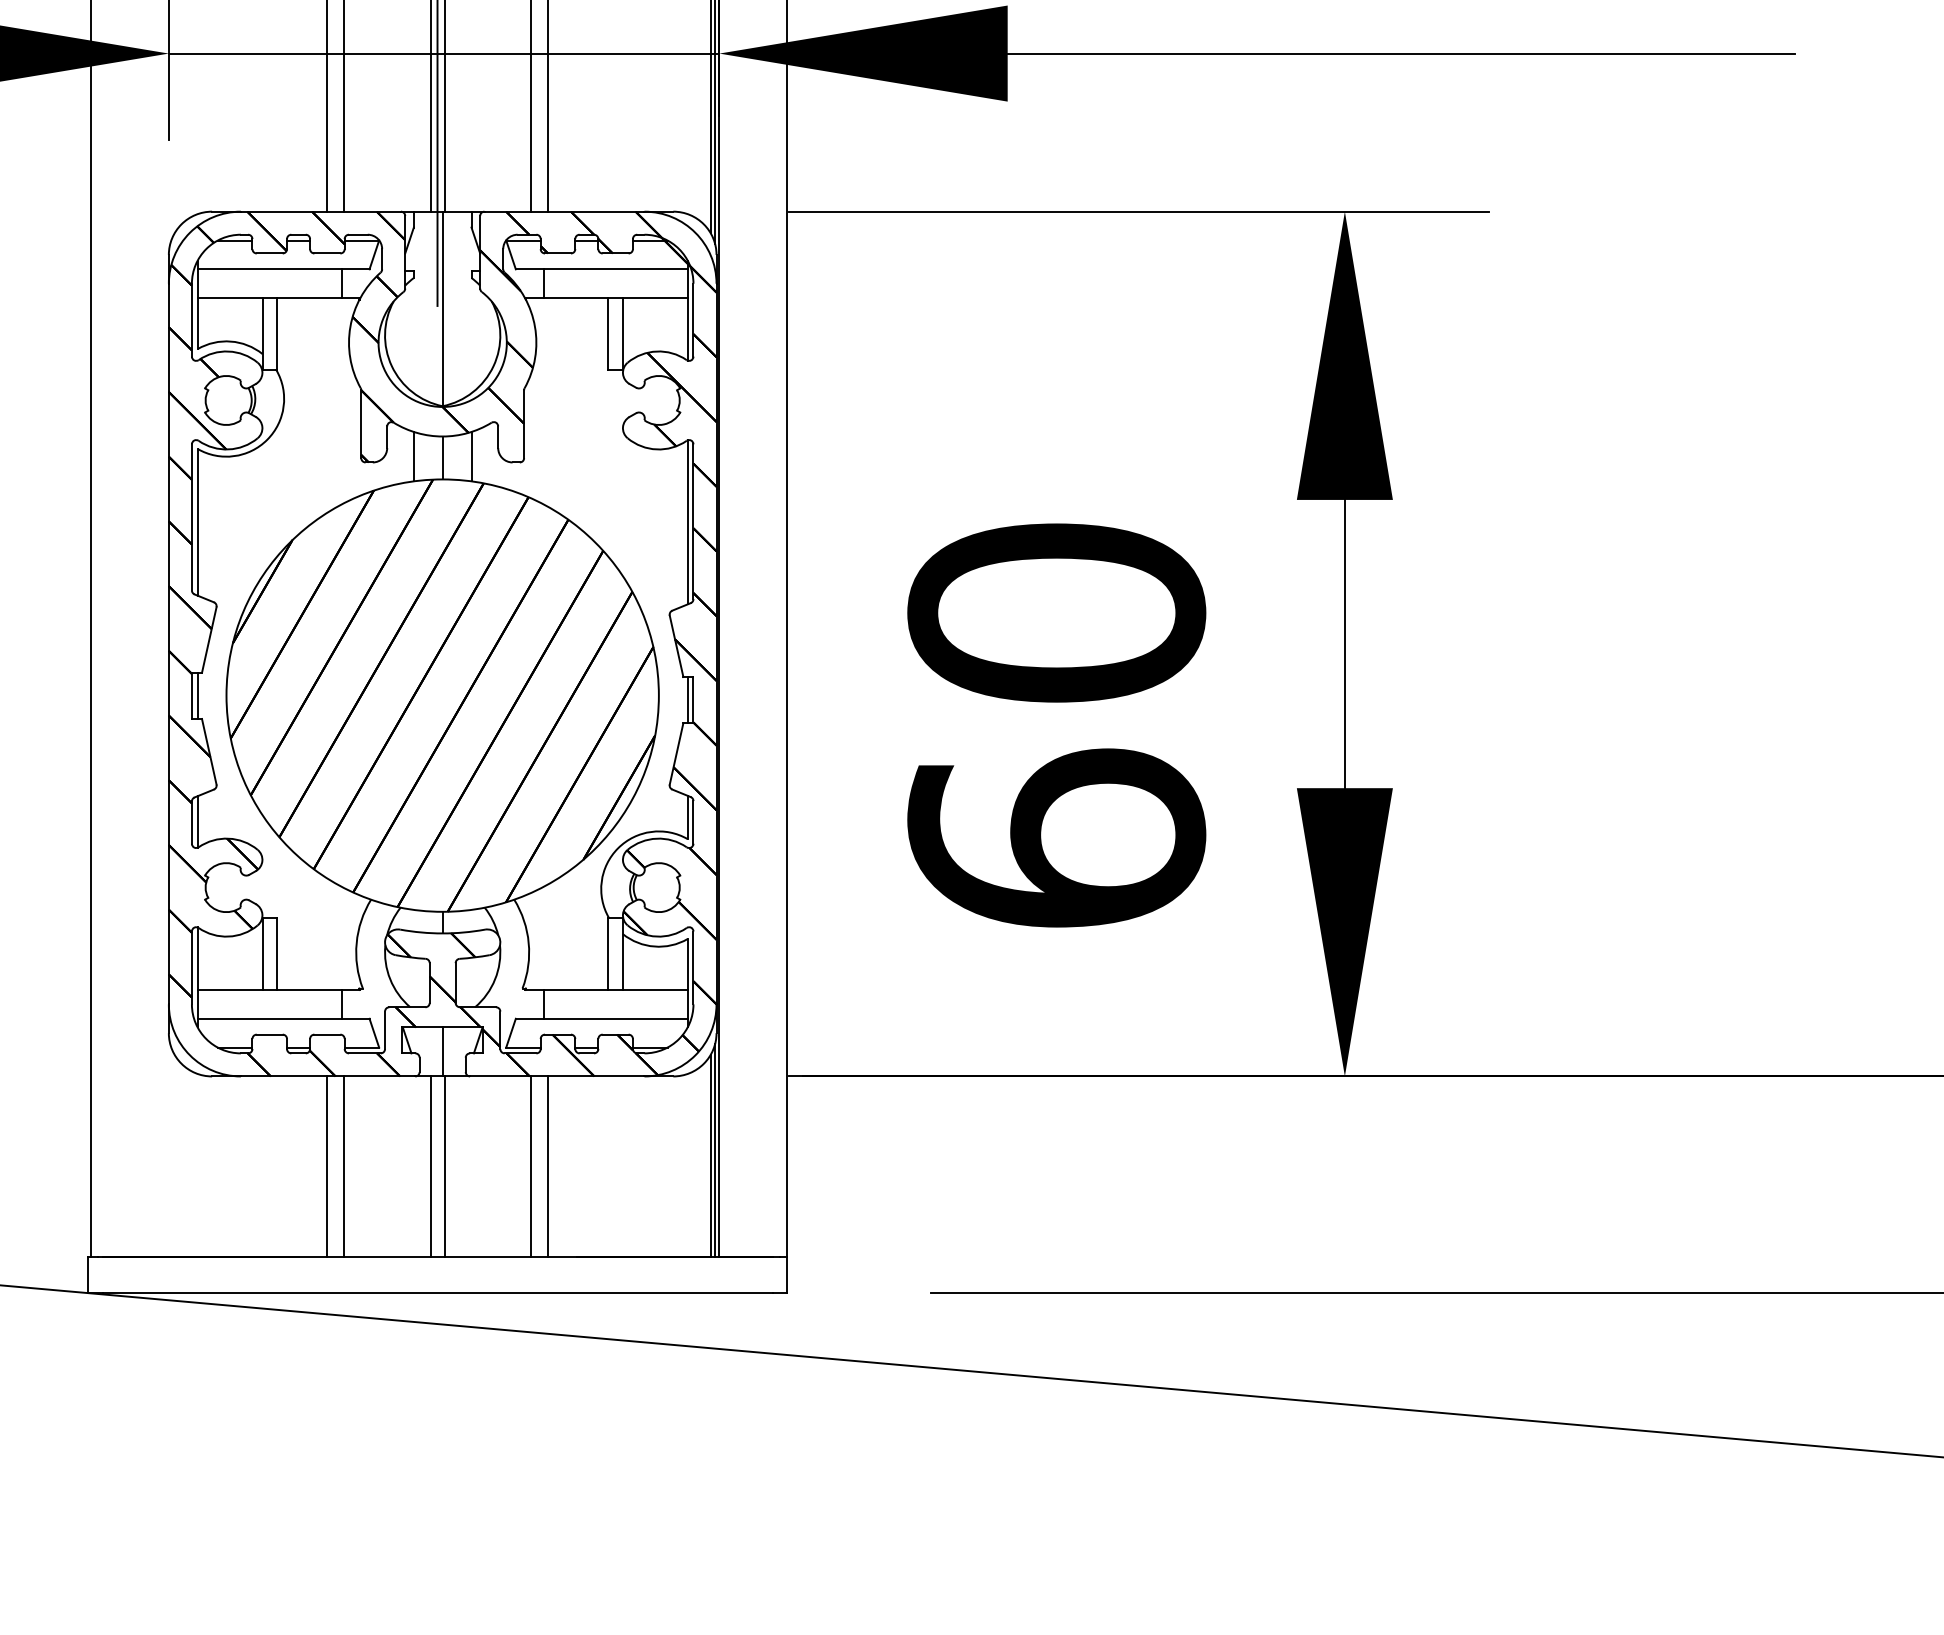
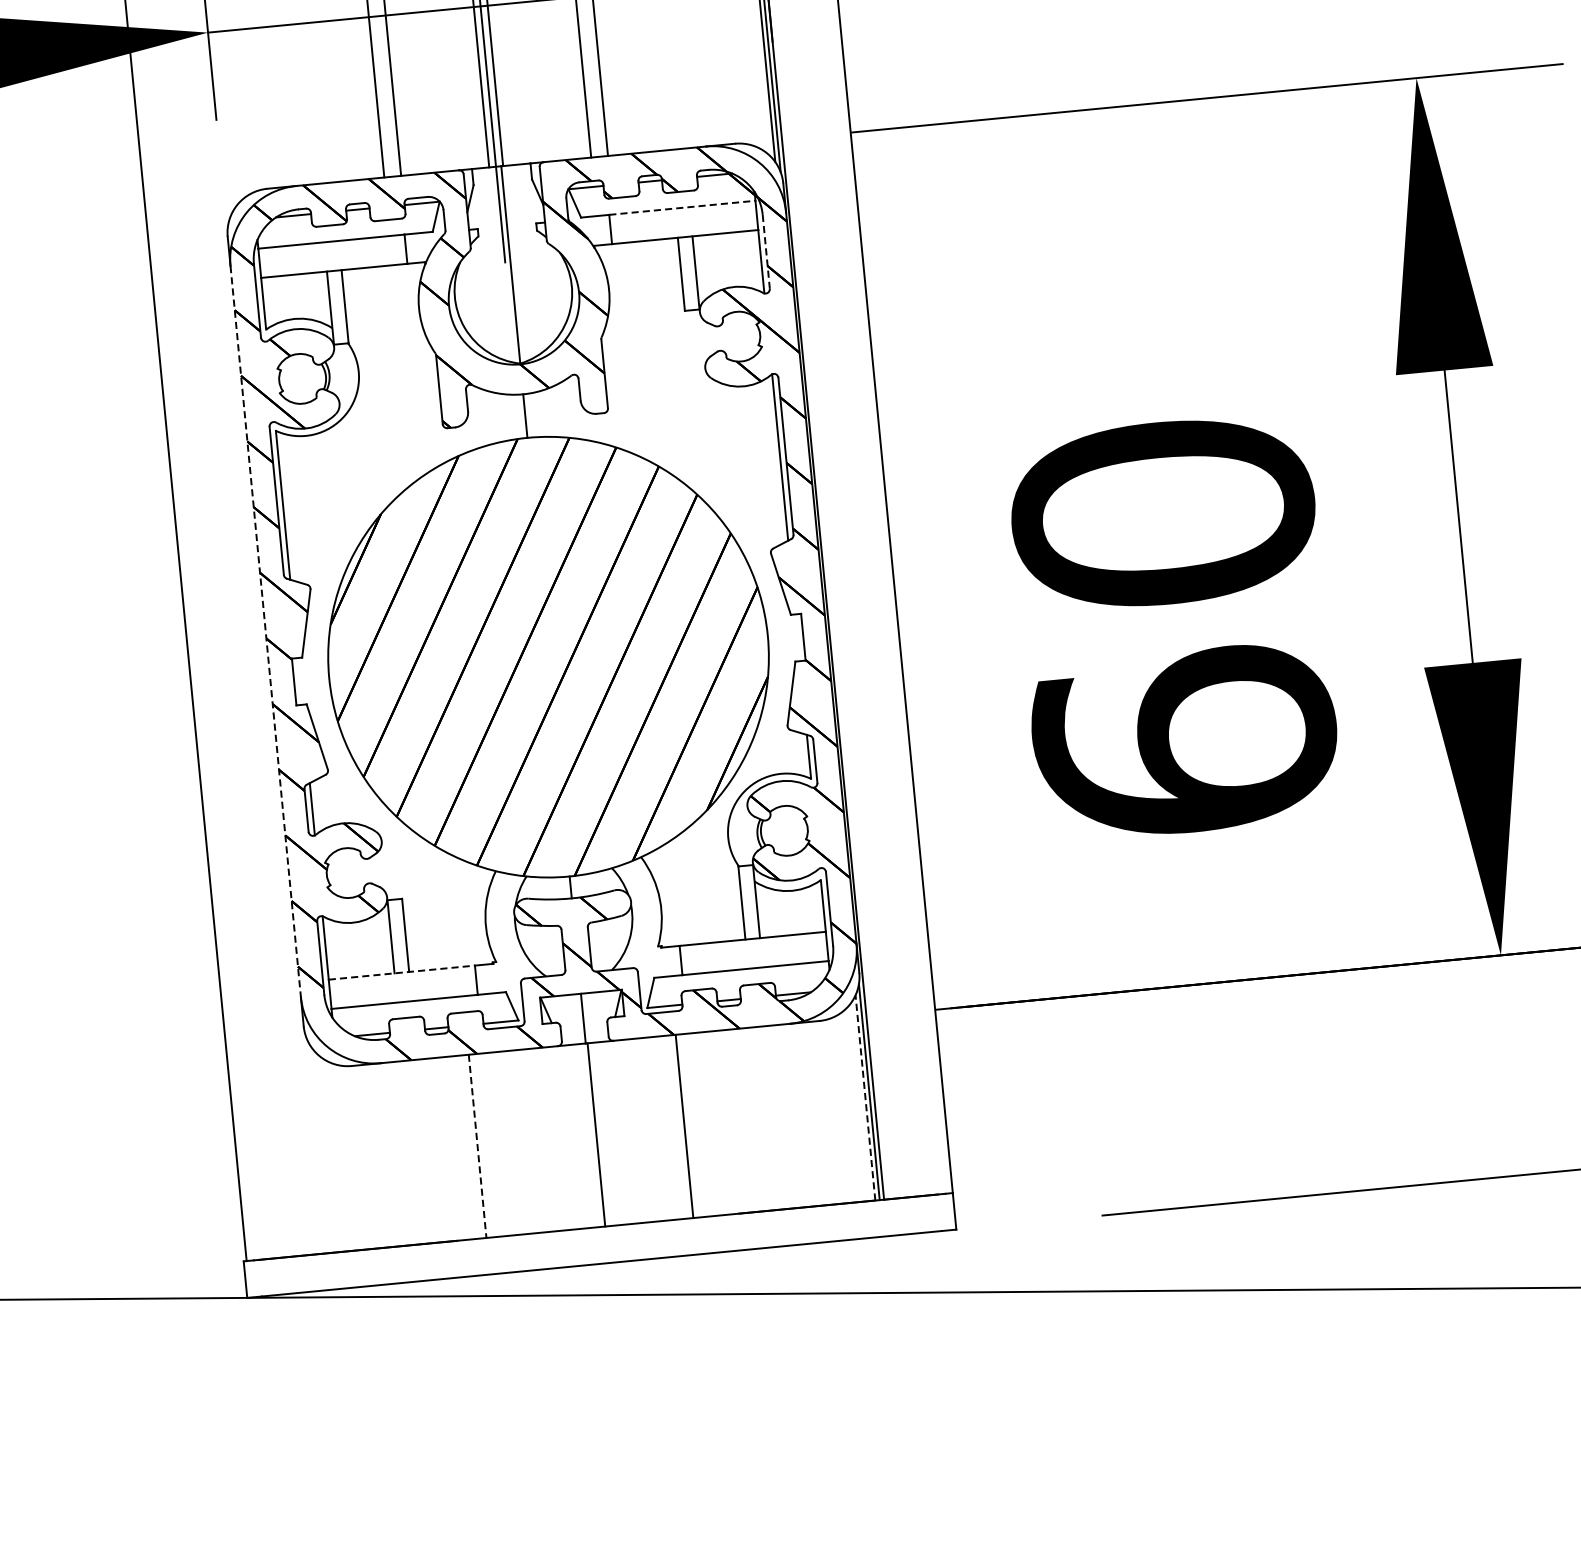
line: (616, 269) -> (683, 207), solid -> dashed
line: (693, 320) -> (766, 252), solid -> dashed
line: (413, 456) -> (495, 417), removed
line: (471, 456) -> (554, 411), removed
line: (168, 644) -> (265, 632), solid -> dashed
line: (197, 695) -> (299, 681), removed
line: (687, 700) -> (797, 638), removed
line: (270, 989) -> (402, 972), solid -> dashed
line: (710, 1155) -> (865, 1097), solid -> dashed
line: (344, 1166) -> (494, 1144), removed
line: (430, 1166) -> (582, 1136), removed
line: (547, 1166) -> (700, 1124), removed
line: (327, 1167) -> (477, 1147), solid -> dashed

